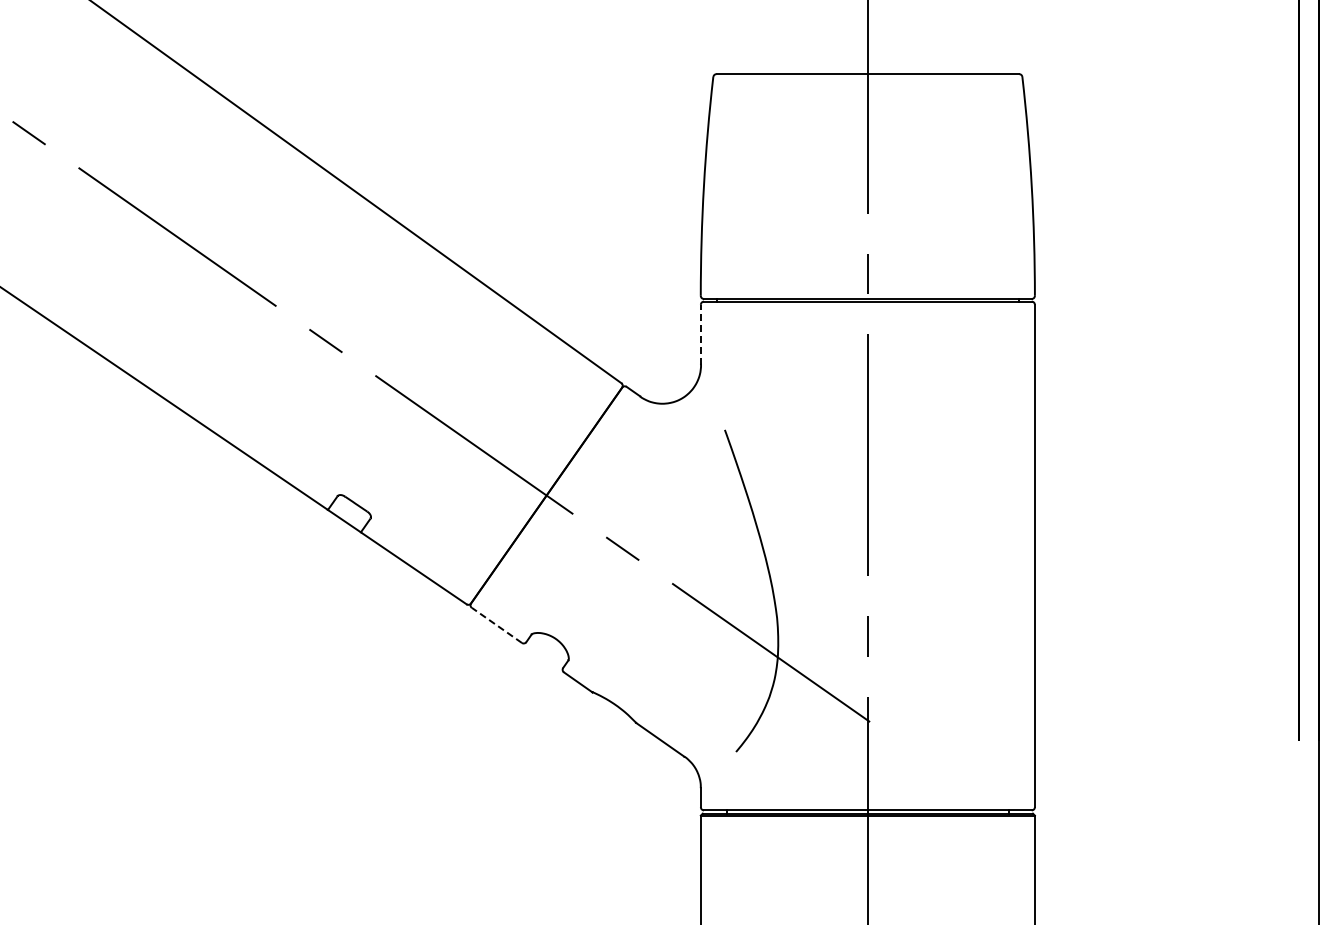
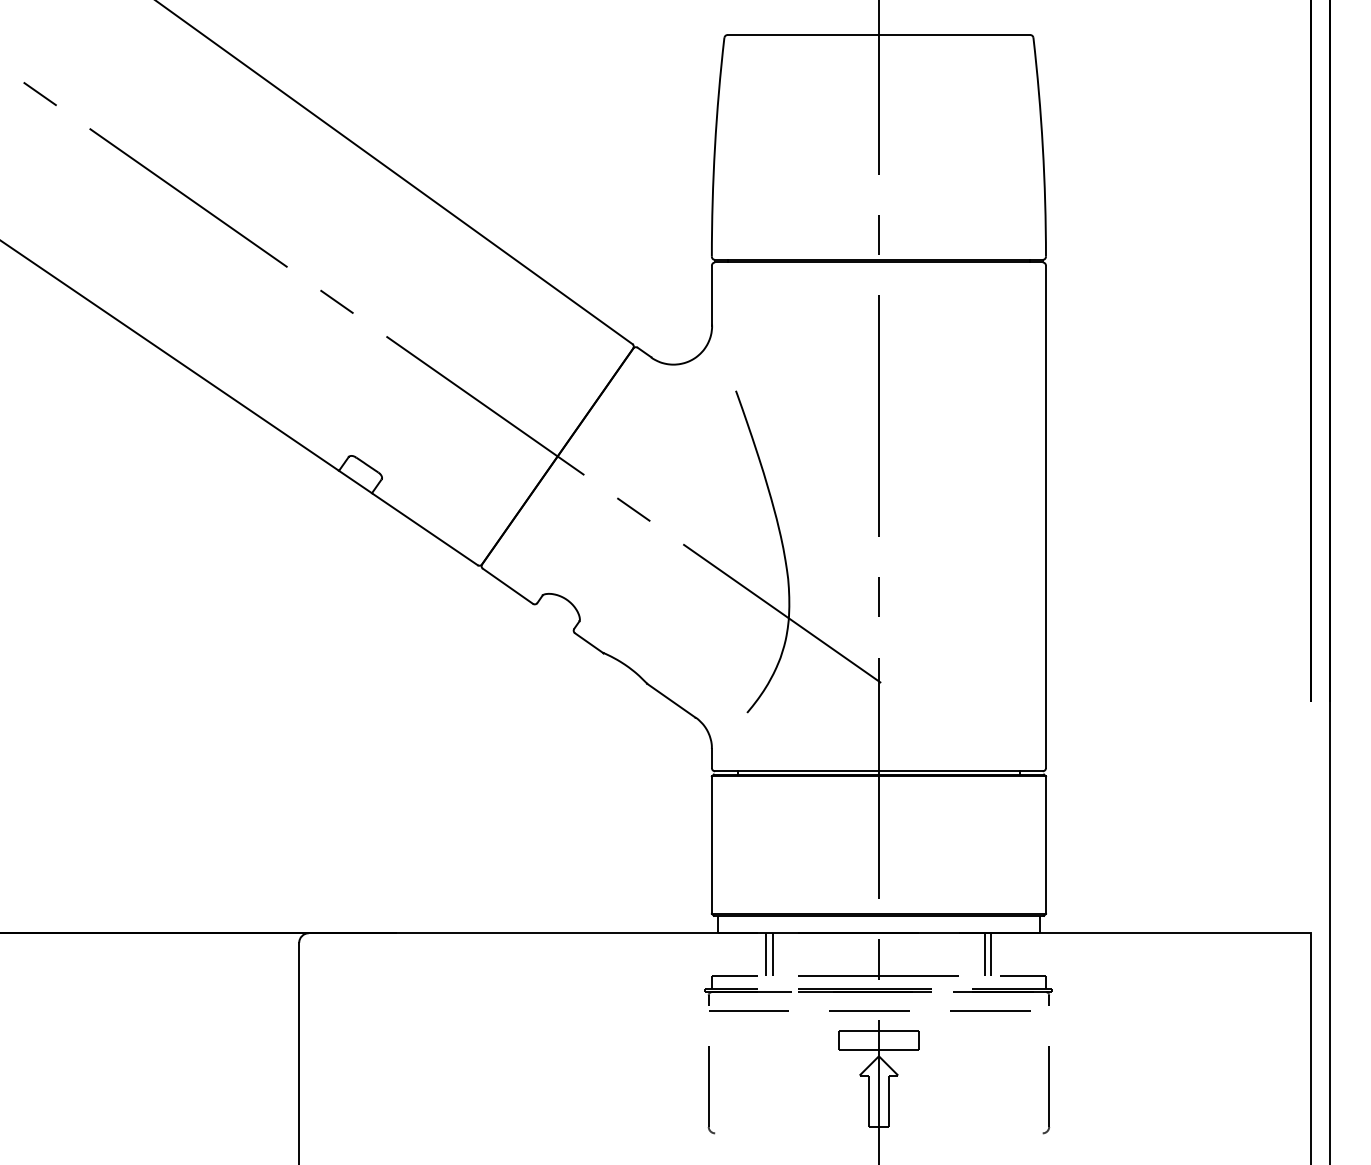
line: (700, 334) -> (711, 295), dashed -> solid
line: (496, 625) -> (507, 586), dashed -> solid

